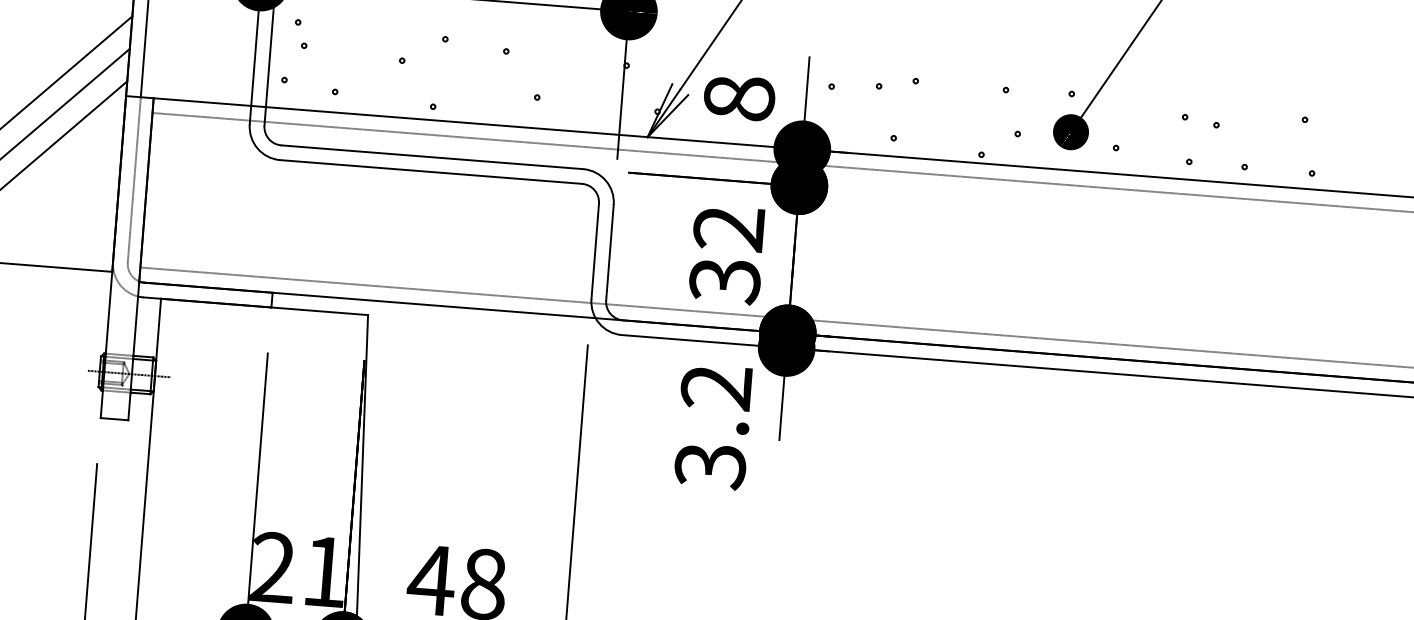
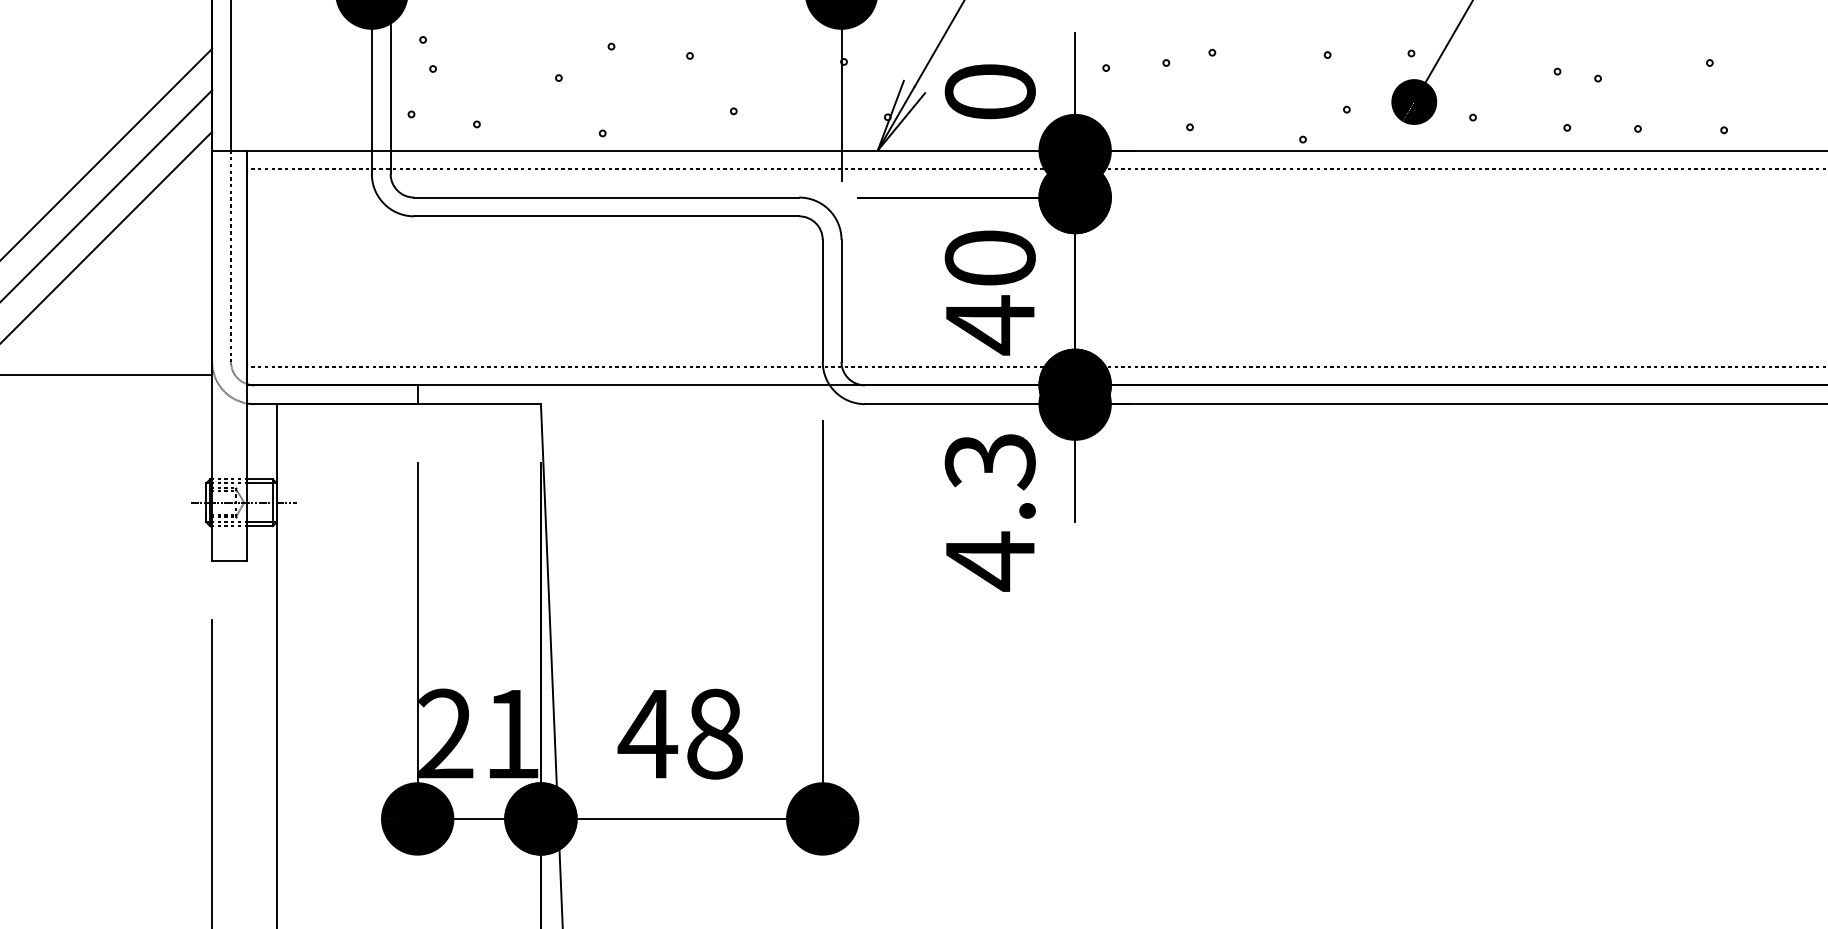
text: (738, 97) -> (989, 91), 8 -> 0
text: (726, 255) -> (989, 292), 32 -> 40
text: (712, 427) -> (989, 512), 3.2 -> 4.3

